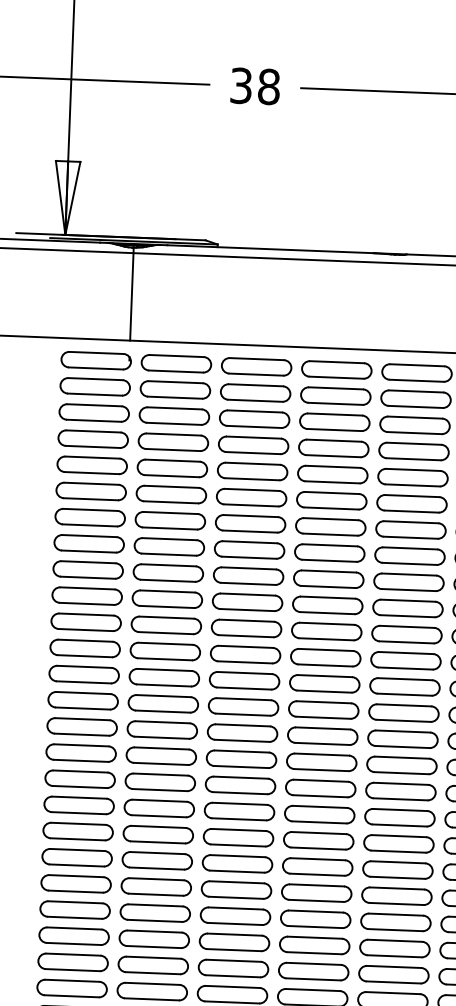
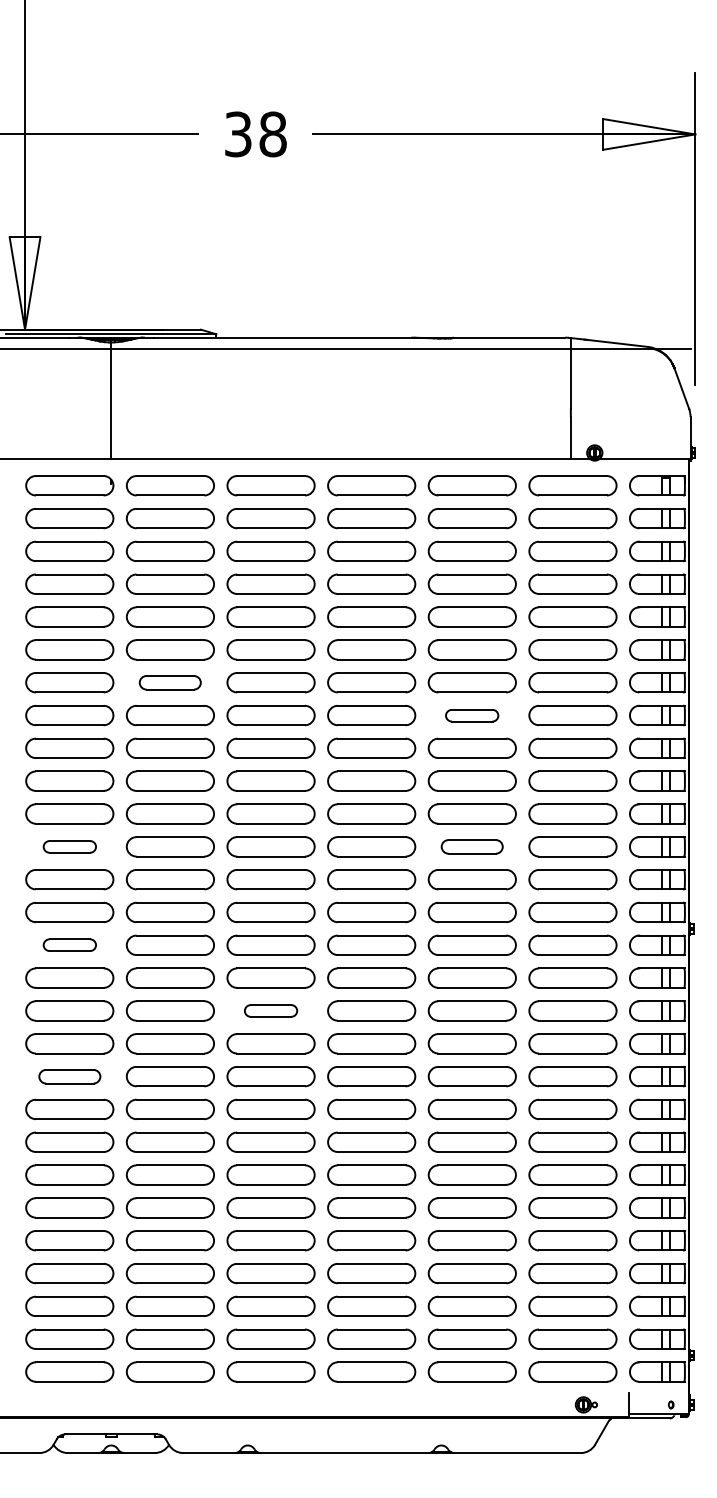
part: (169, 520) -> (169, 682), size x0.7
part: (409, 556) -> (471, 715), size x0.6
part: (84, 648) -> (69, 846), size x0.6
part: (405, 660) -> (471, 846), size x0.7
part: (81, 726) -> (69, 944), size x0.6
part: (240, 785) -> (270, 1010), size x0.6
part: (77, 831) -> (69, 1076), size x0.7

